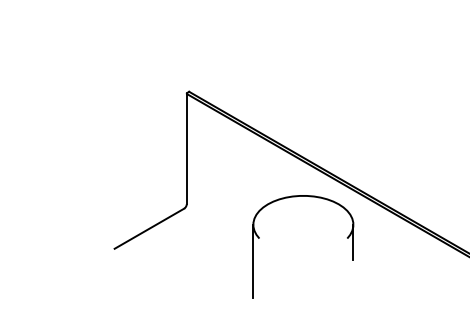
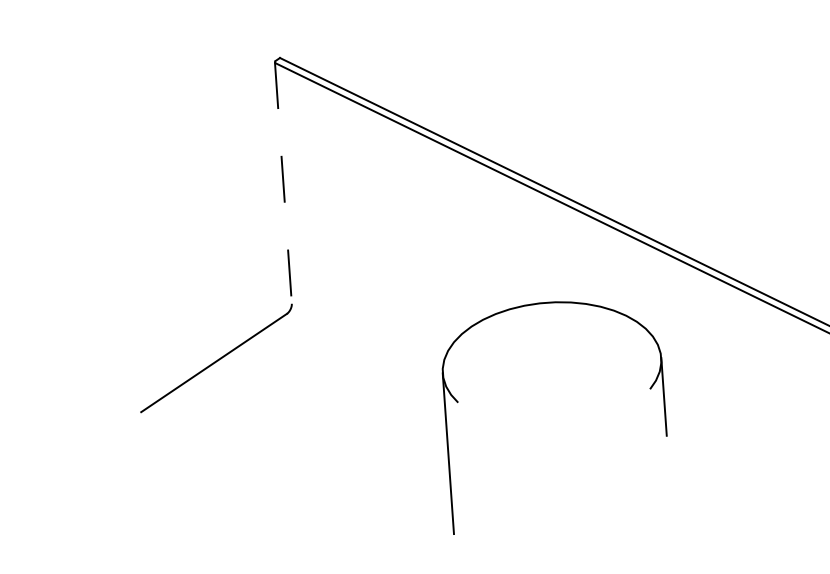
line: (186, 149) -> (282, 184), solid -> dashed
part: (259, 238) -> (458, 402), moved

